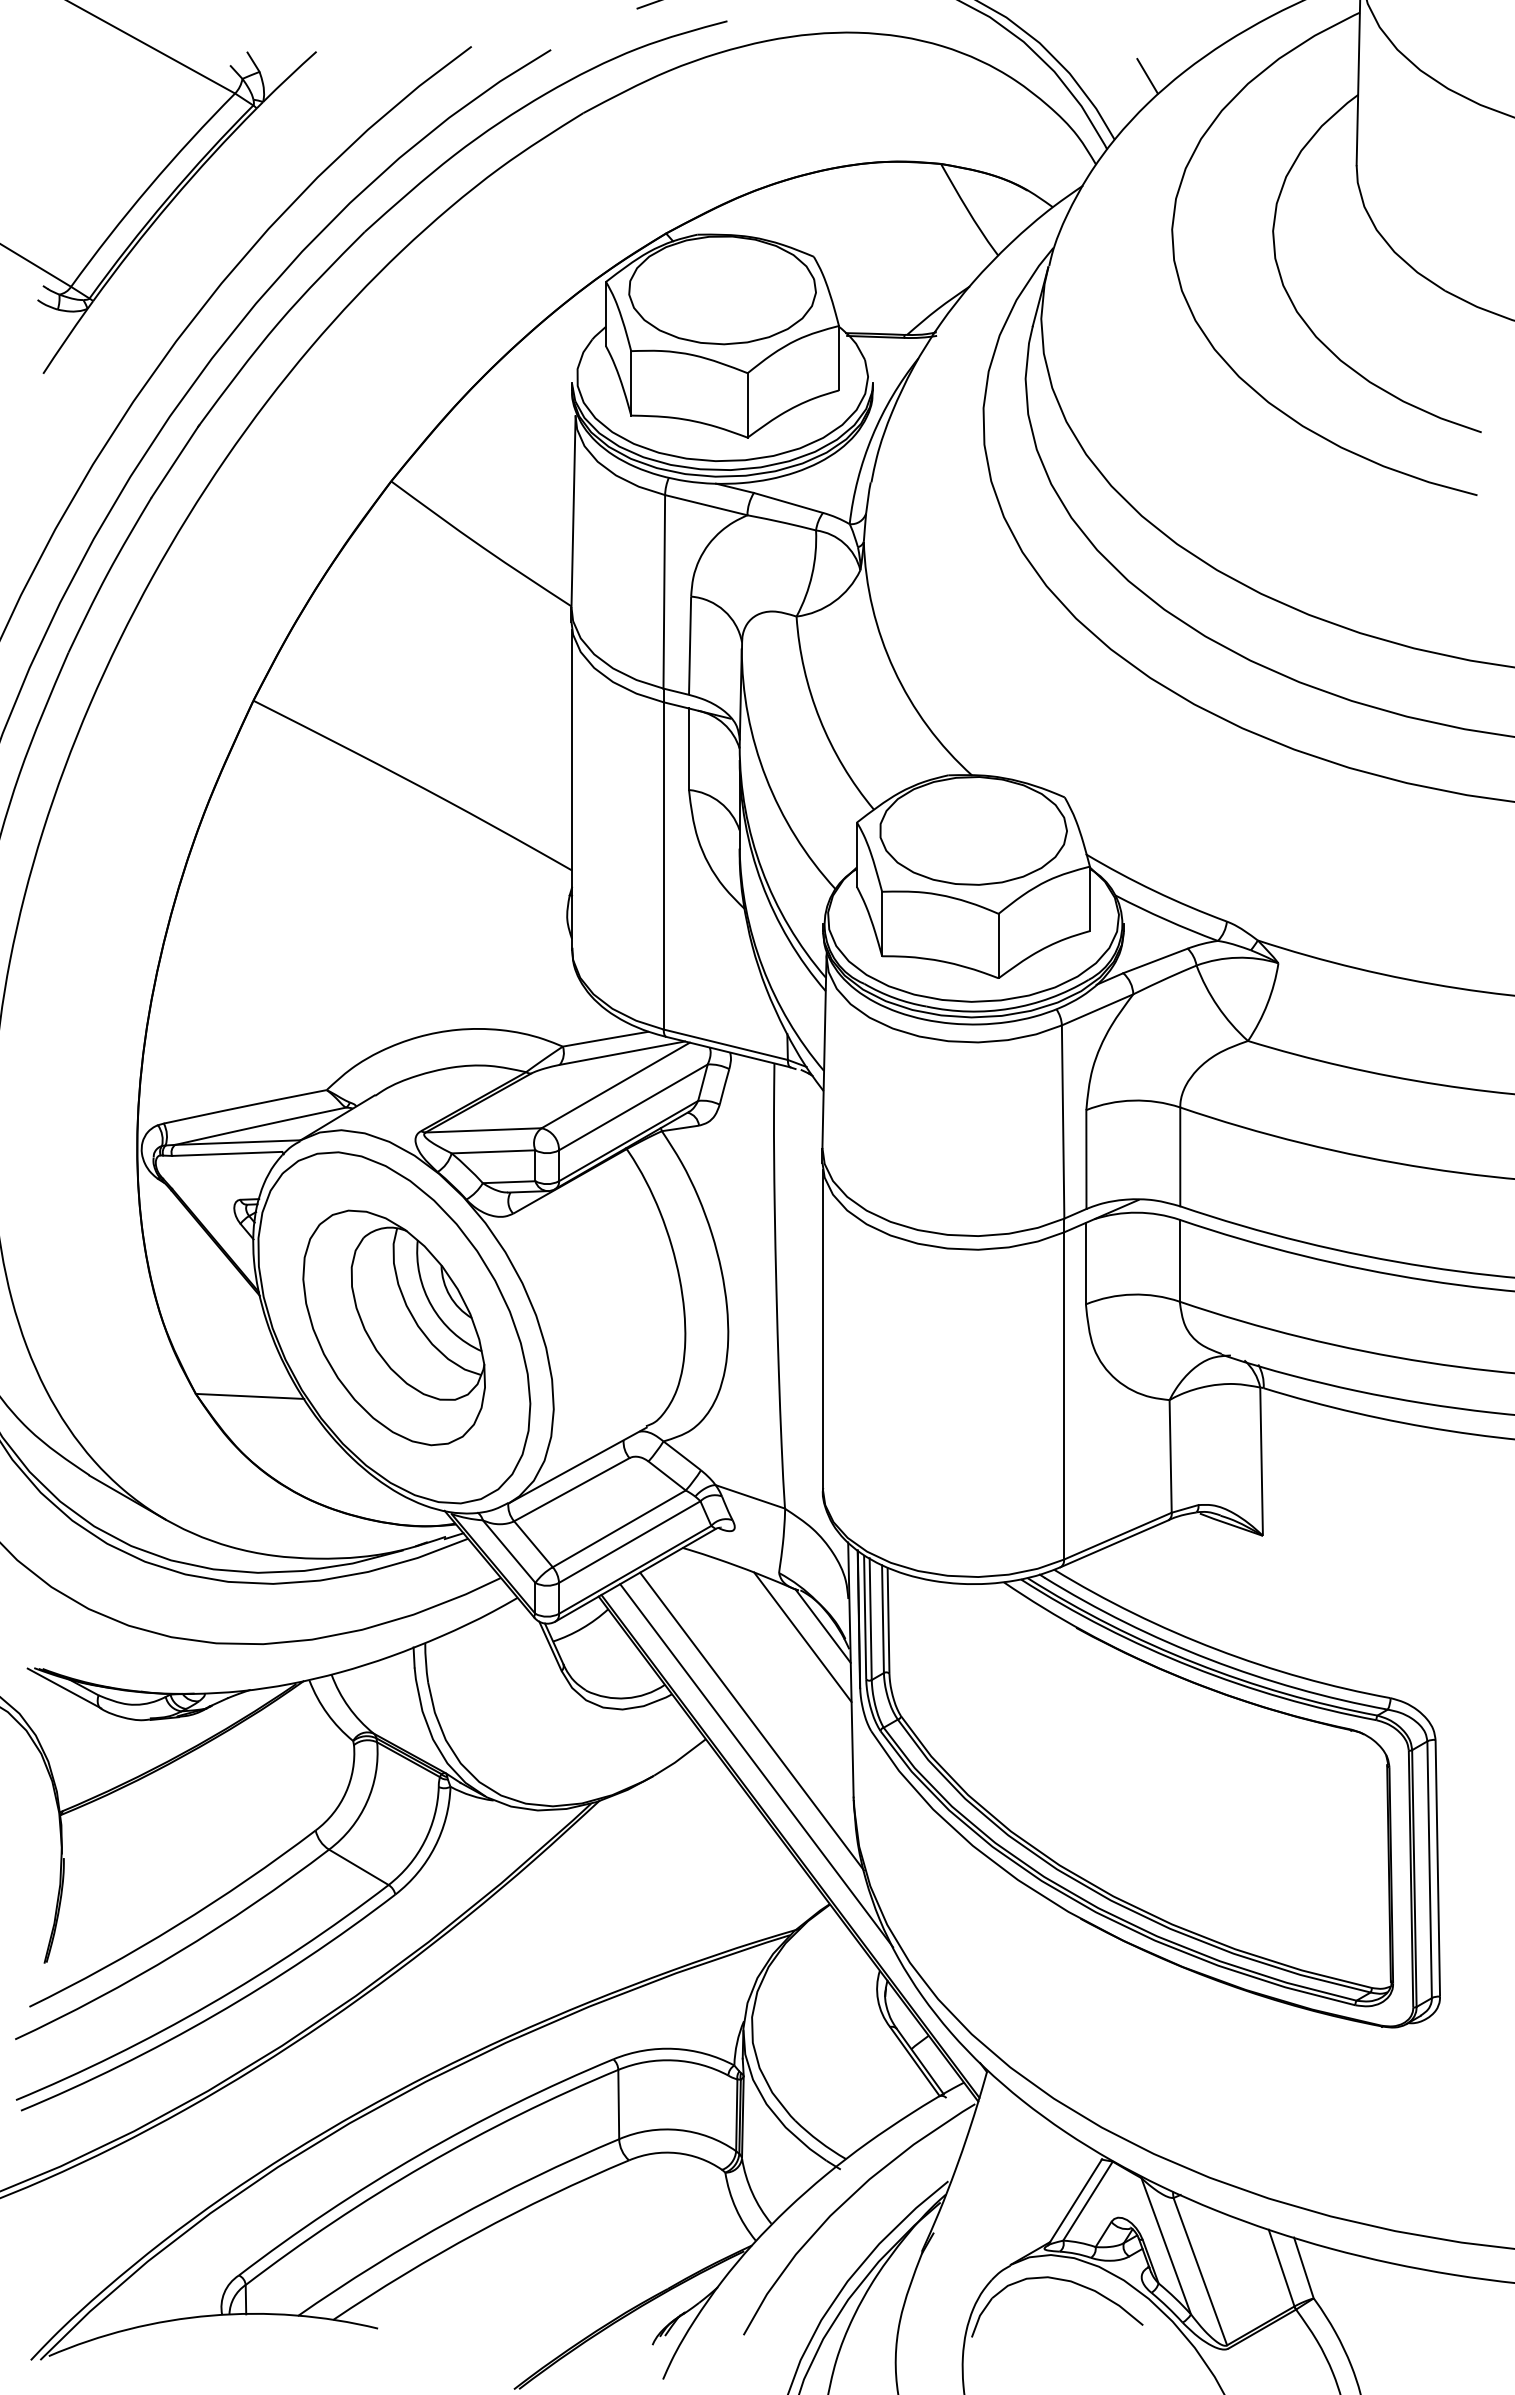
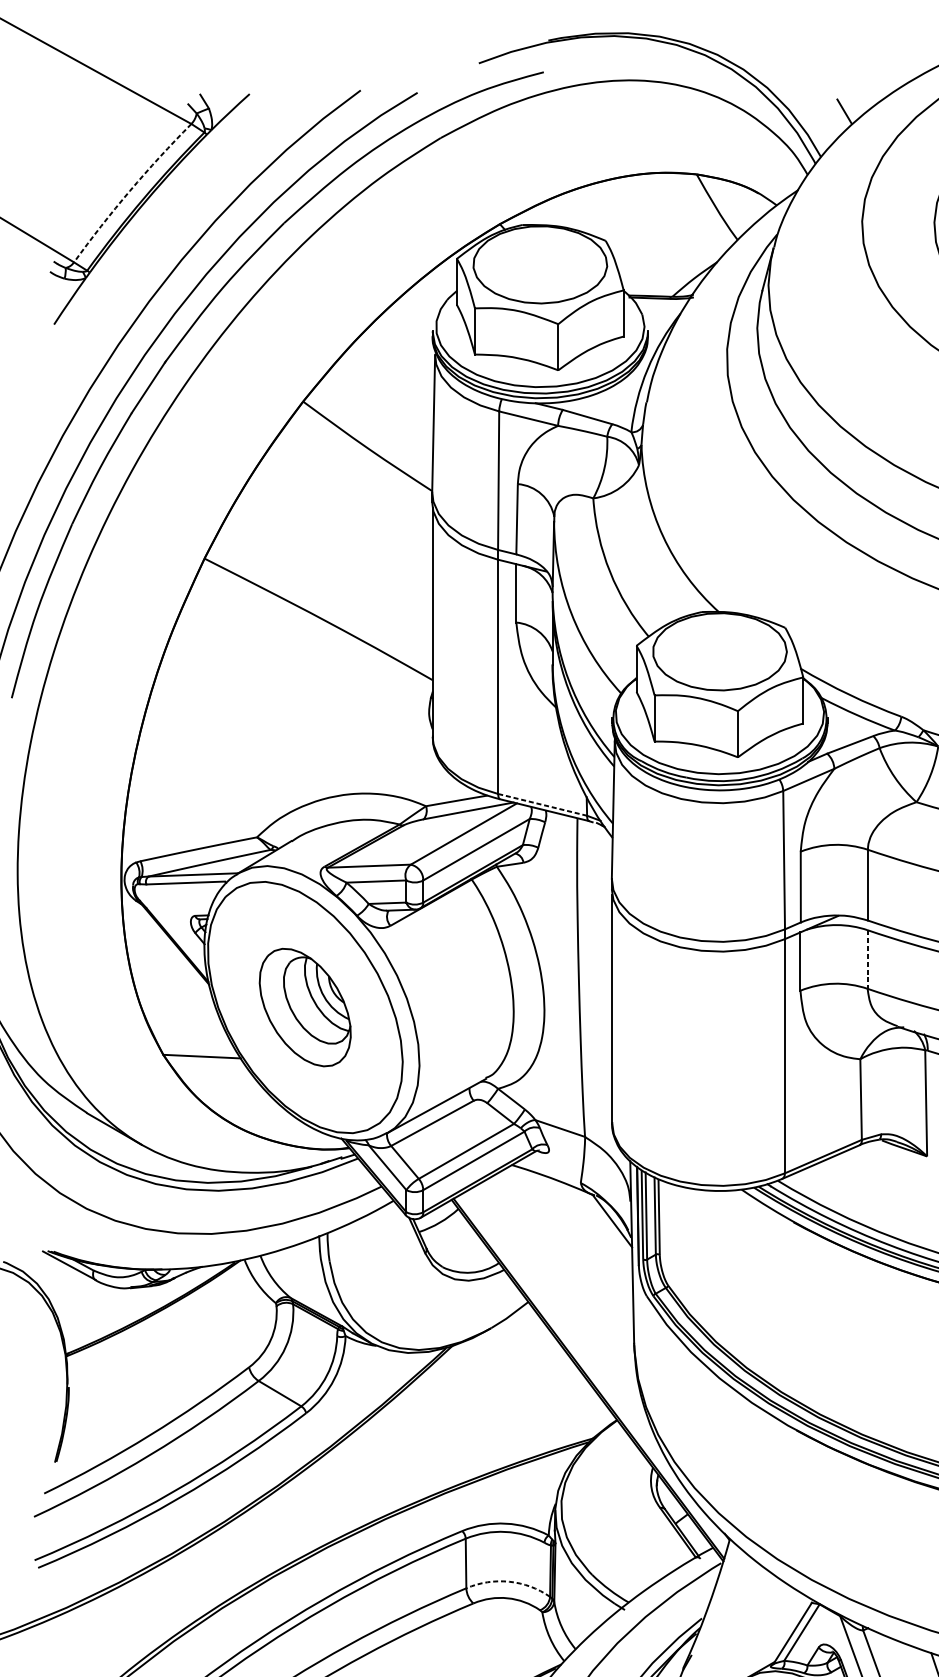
arc: (149, 186) -> (130, 190), solid -> dashed
line: (725, 1044) -> (542, 804), solid -> dashed
line: (1179, 1260) -> (867, 959), solid -> dashed
part: (393, 1327) -> (304, 1007), size x0.7
line: (802, 1637) -> (597, 1229), removed
line: (751, 1721) -> (561, 1289), removed
line: (756, 1765) -> (564, 1320), removed
arc: (679, 2130) -> (509, 1582), solid -> dashed

